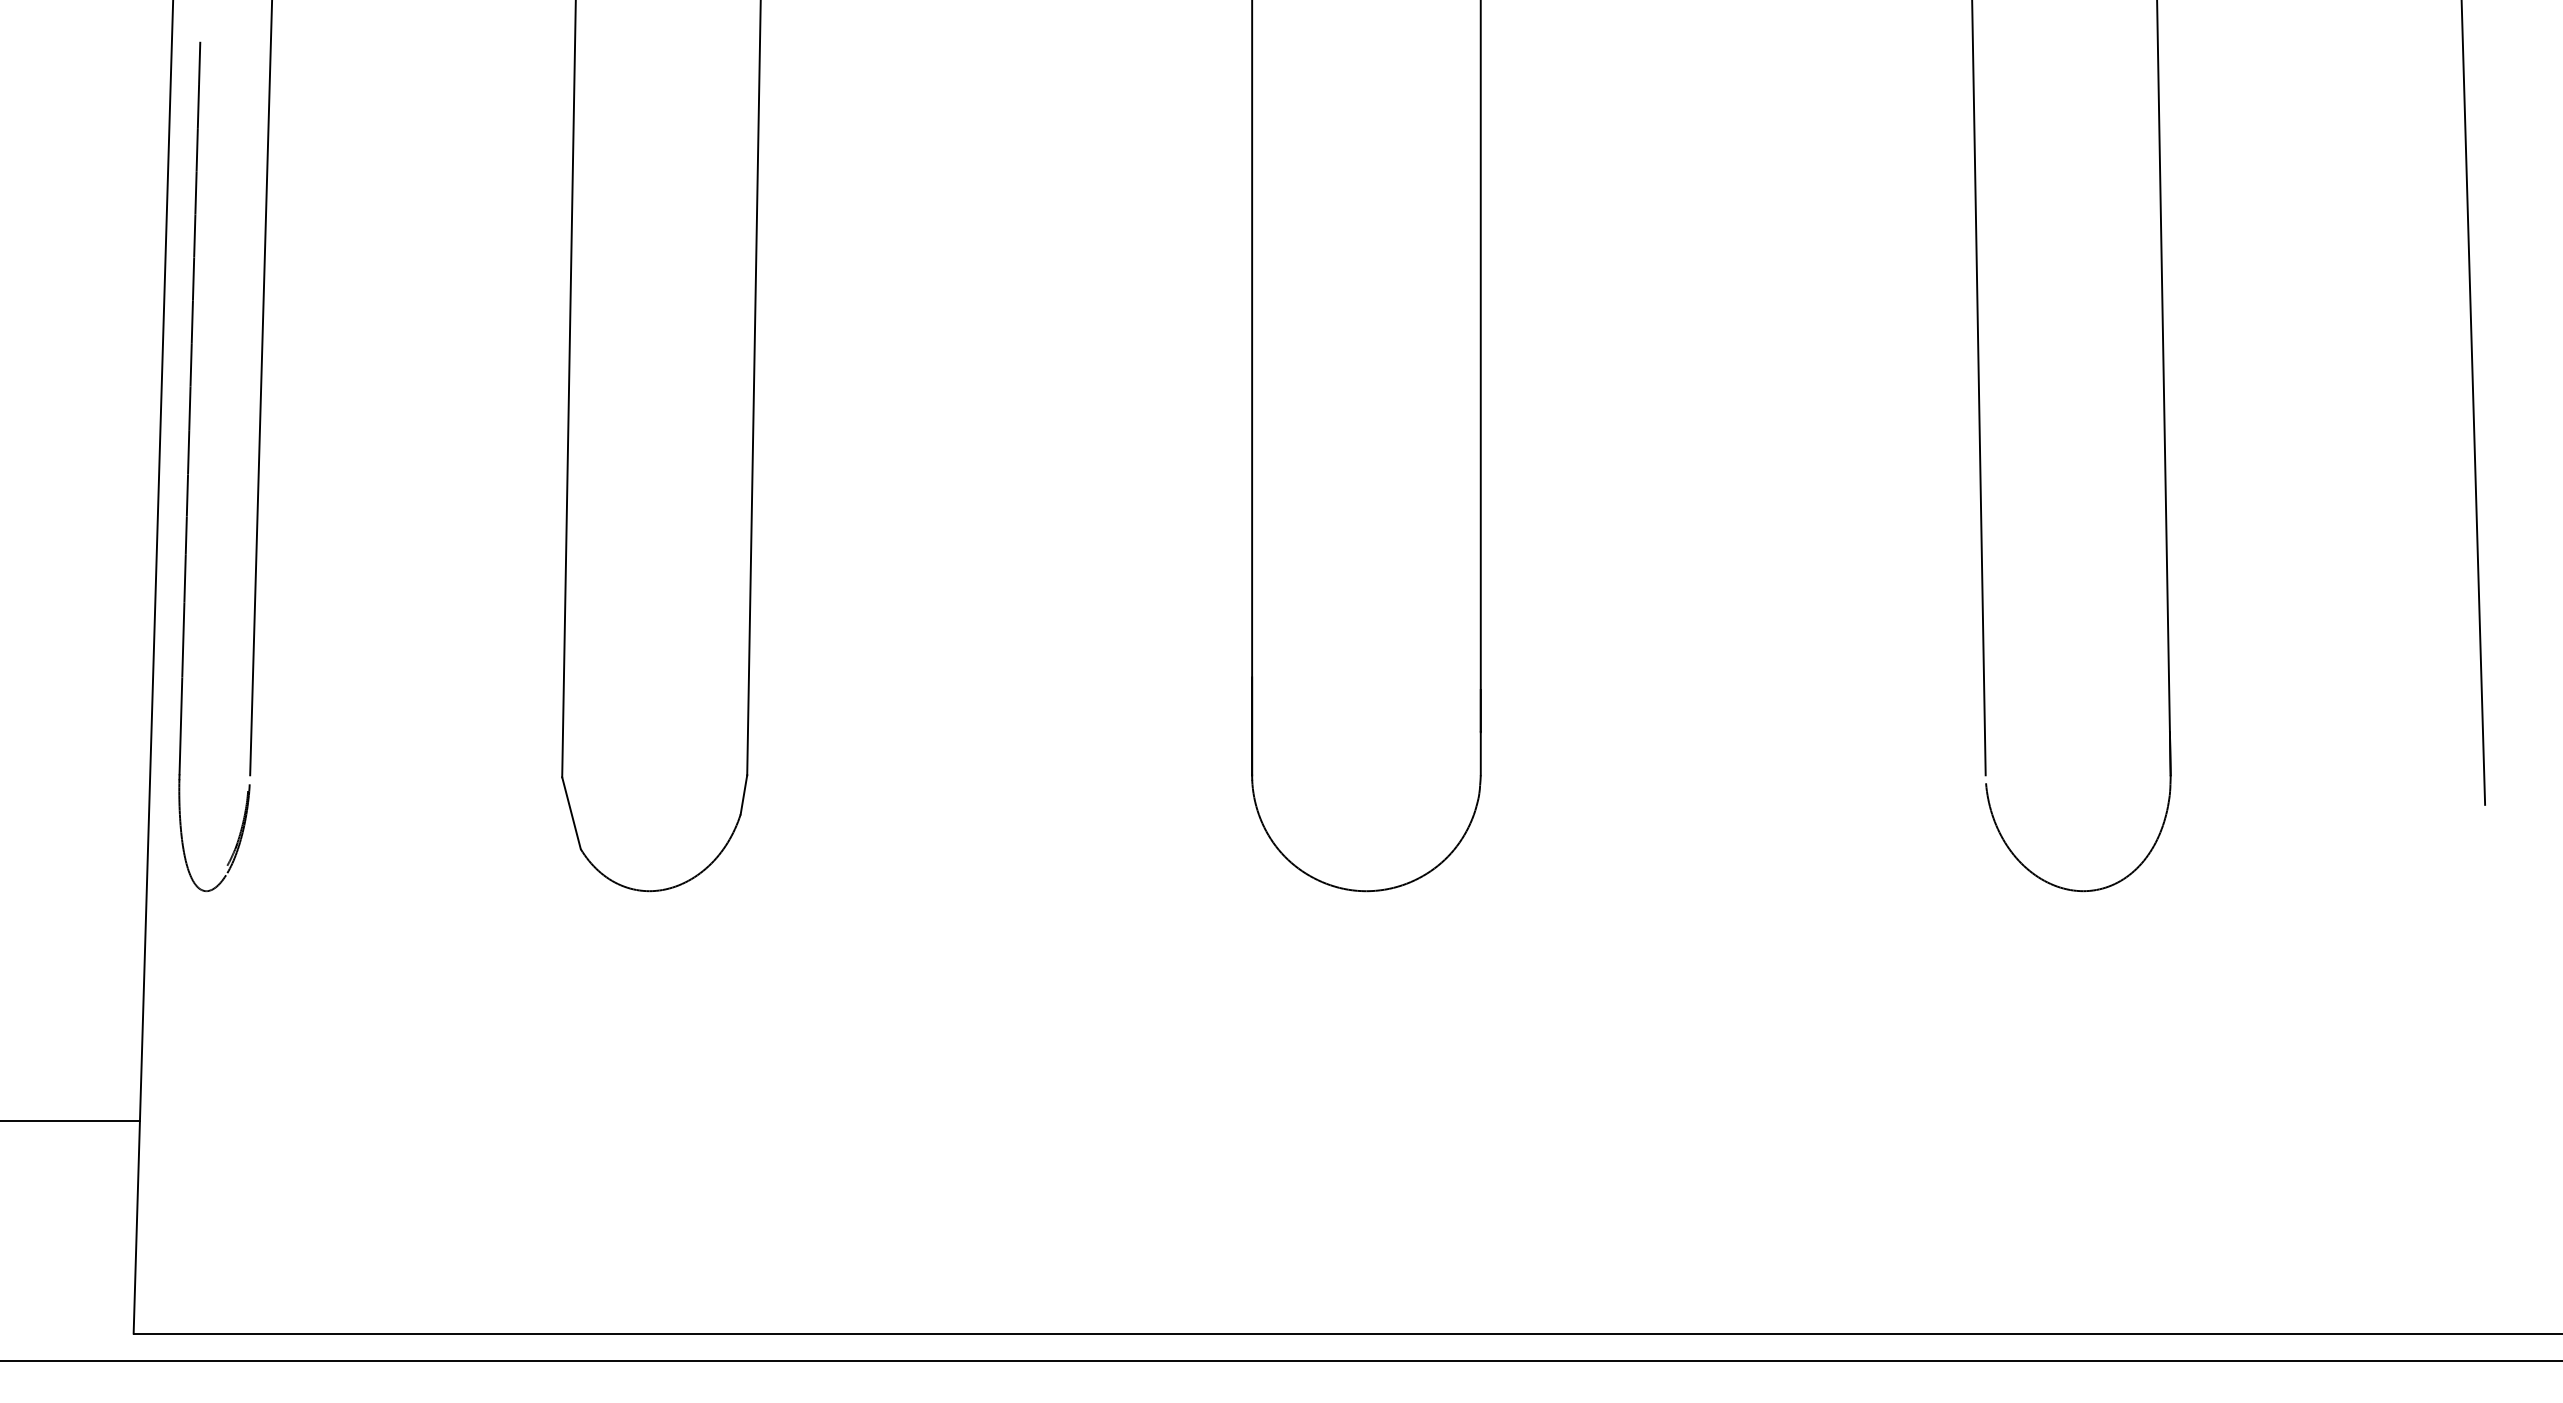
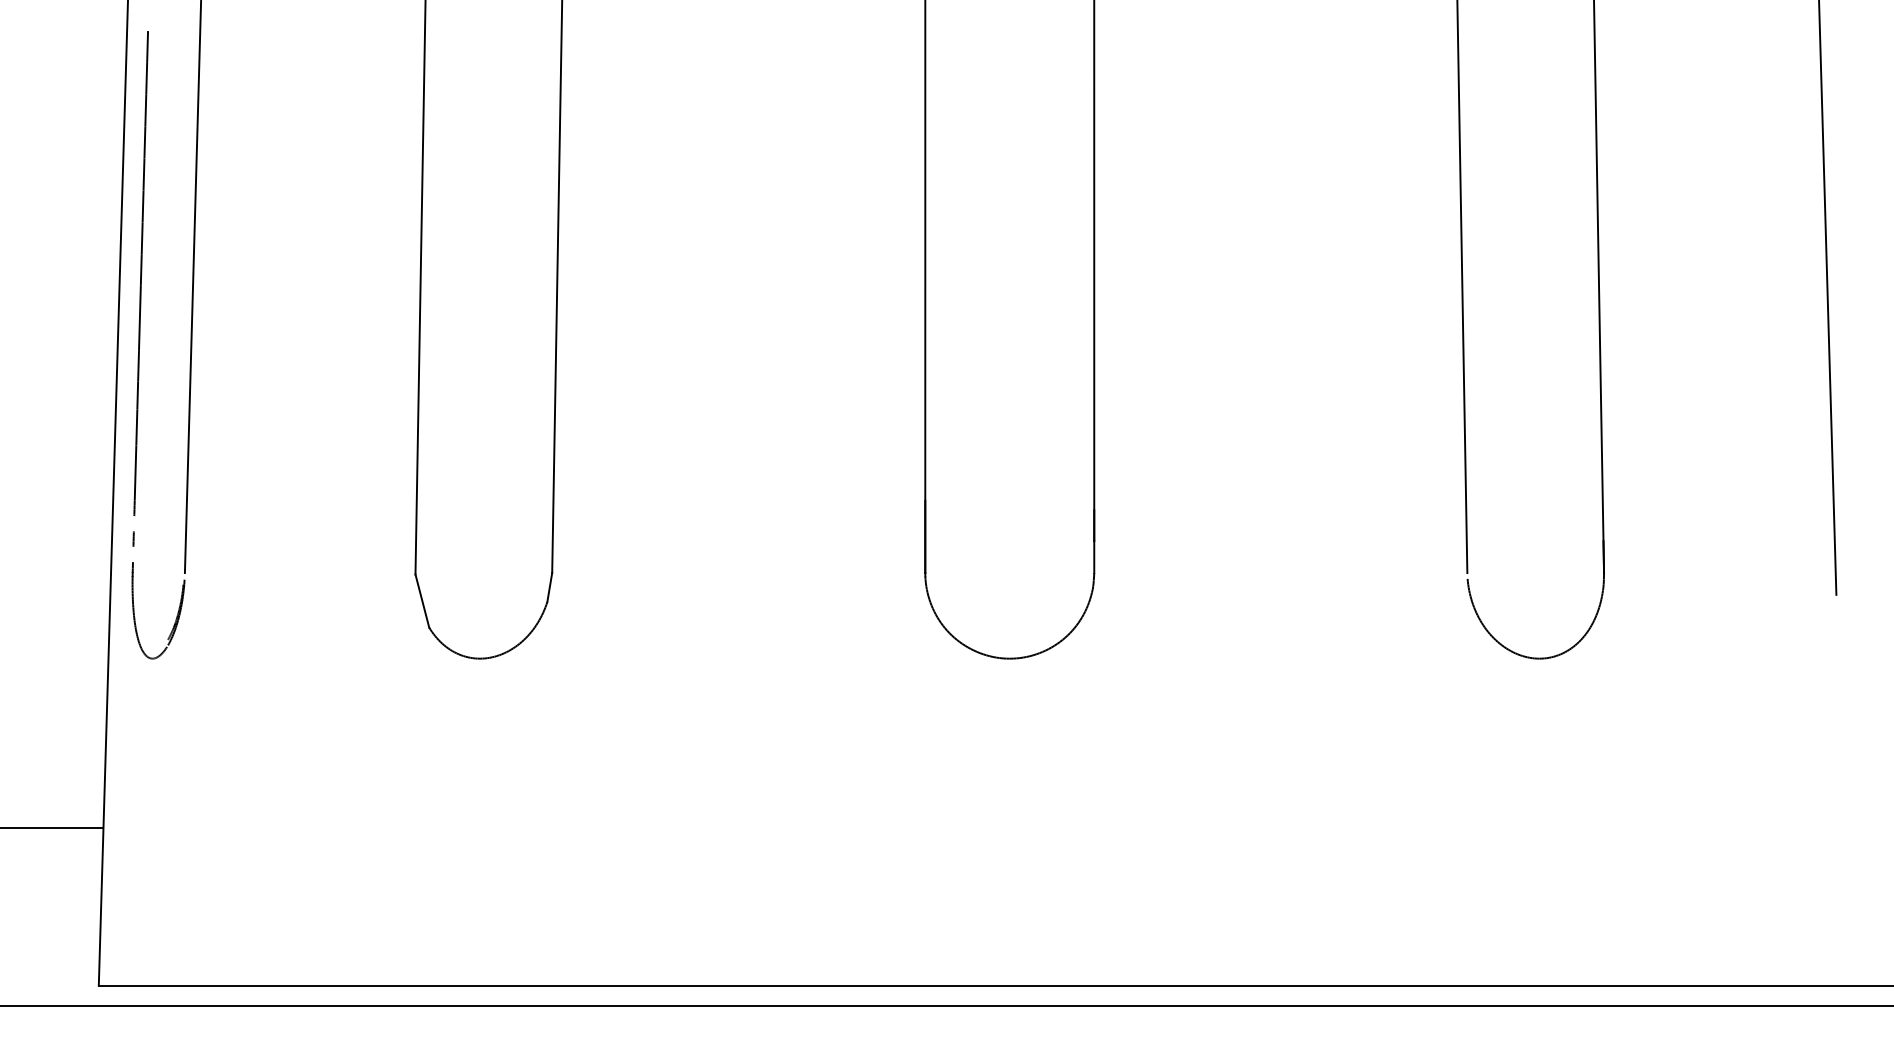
arc: (180, 725) -> (133, 536), solid -> dashed

